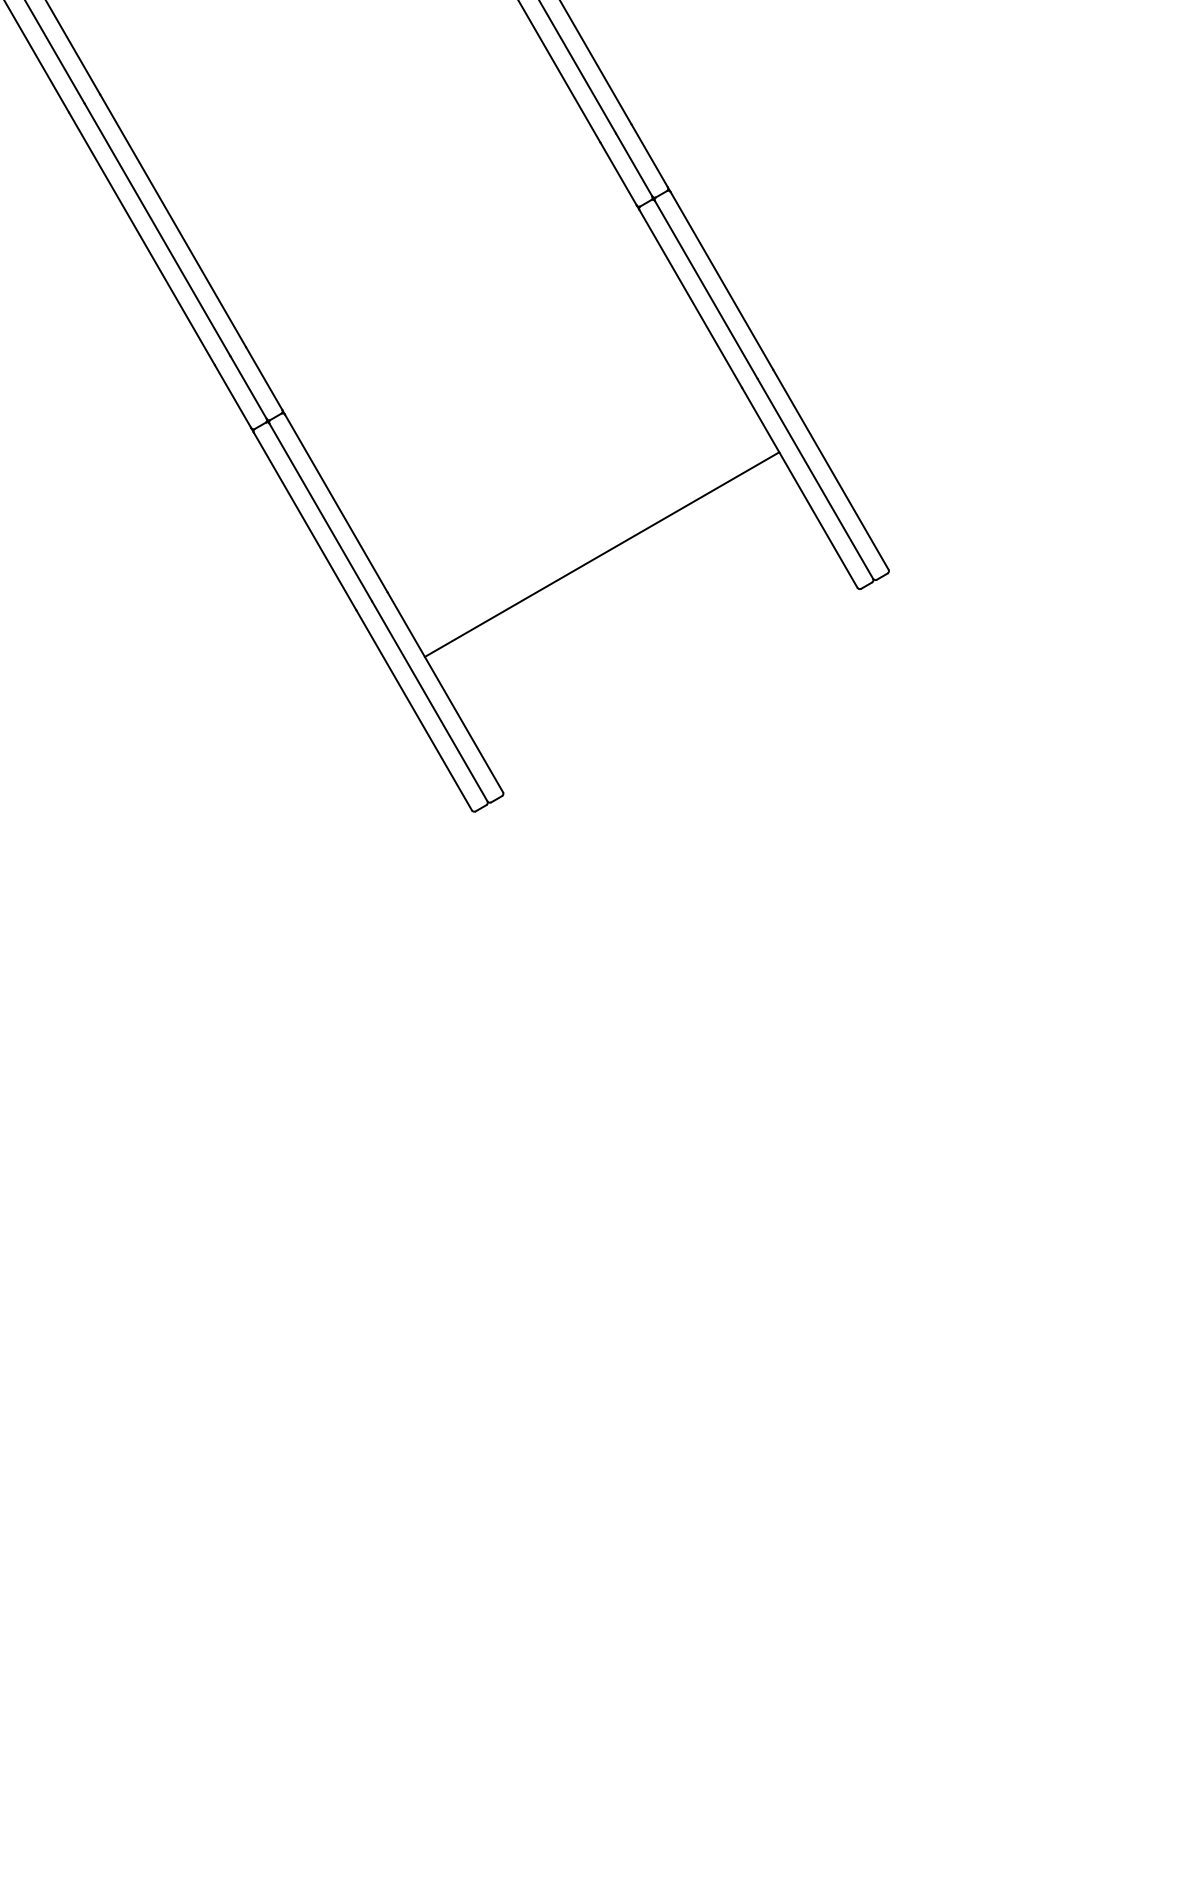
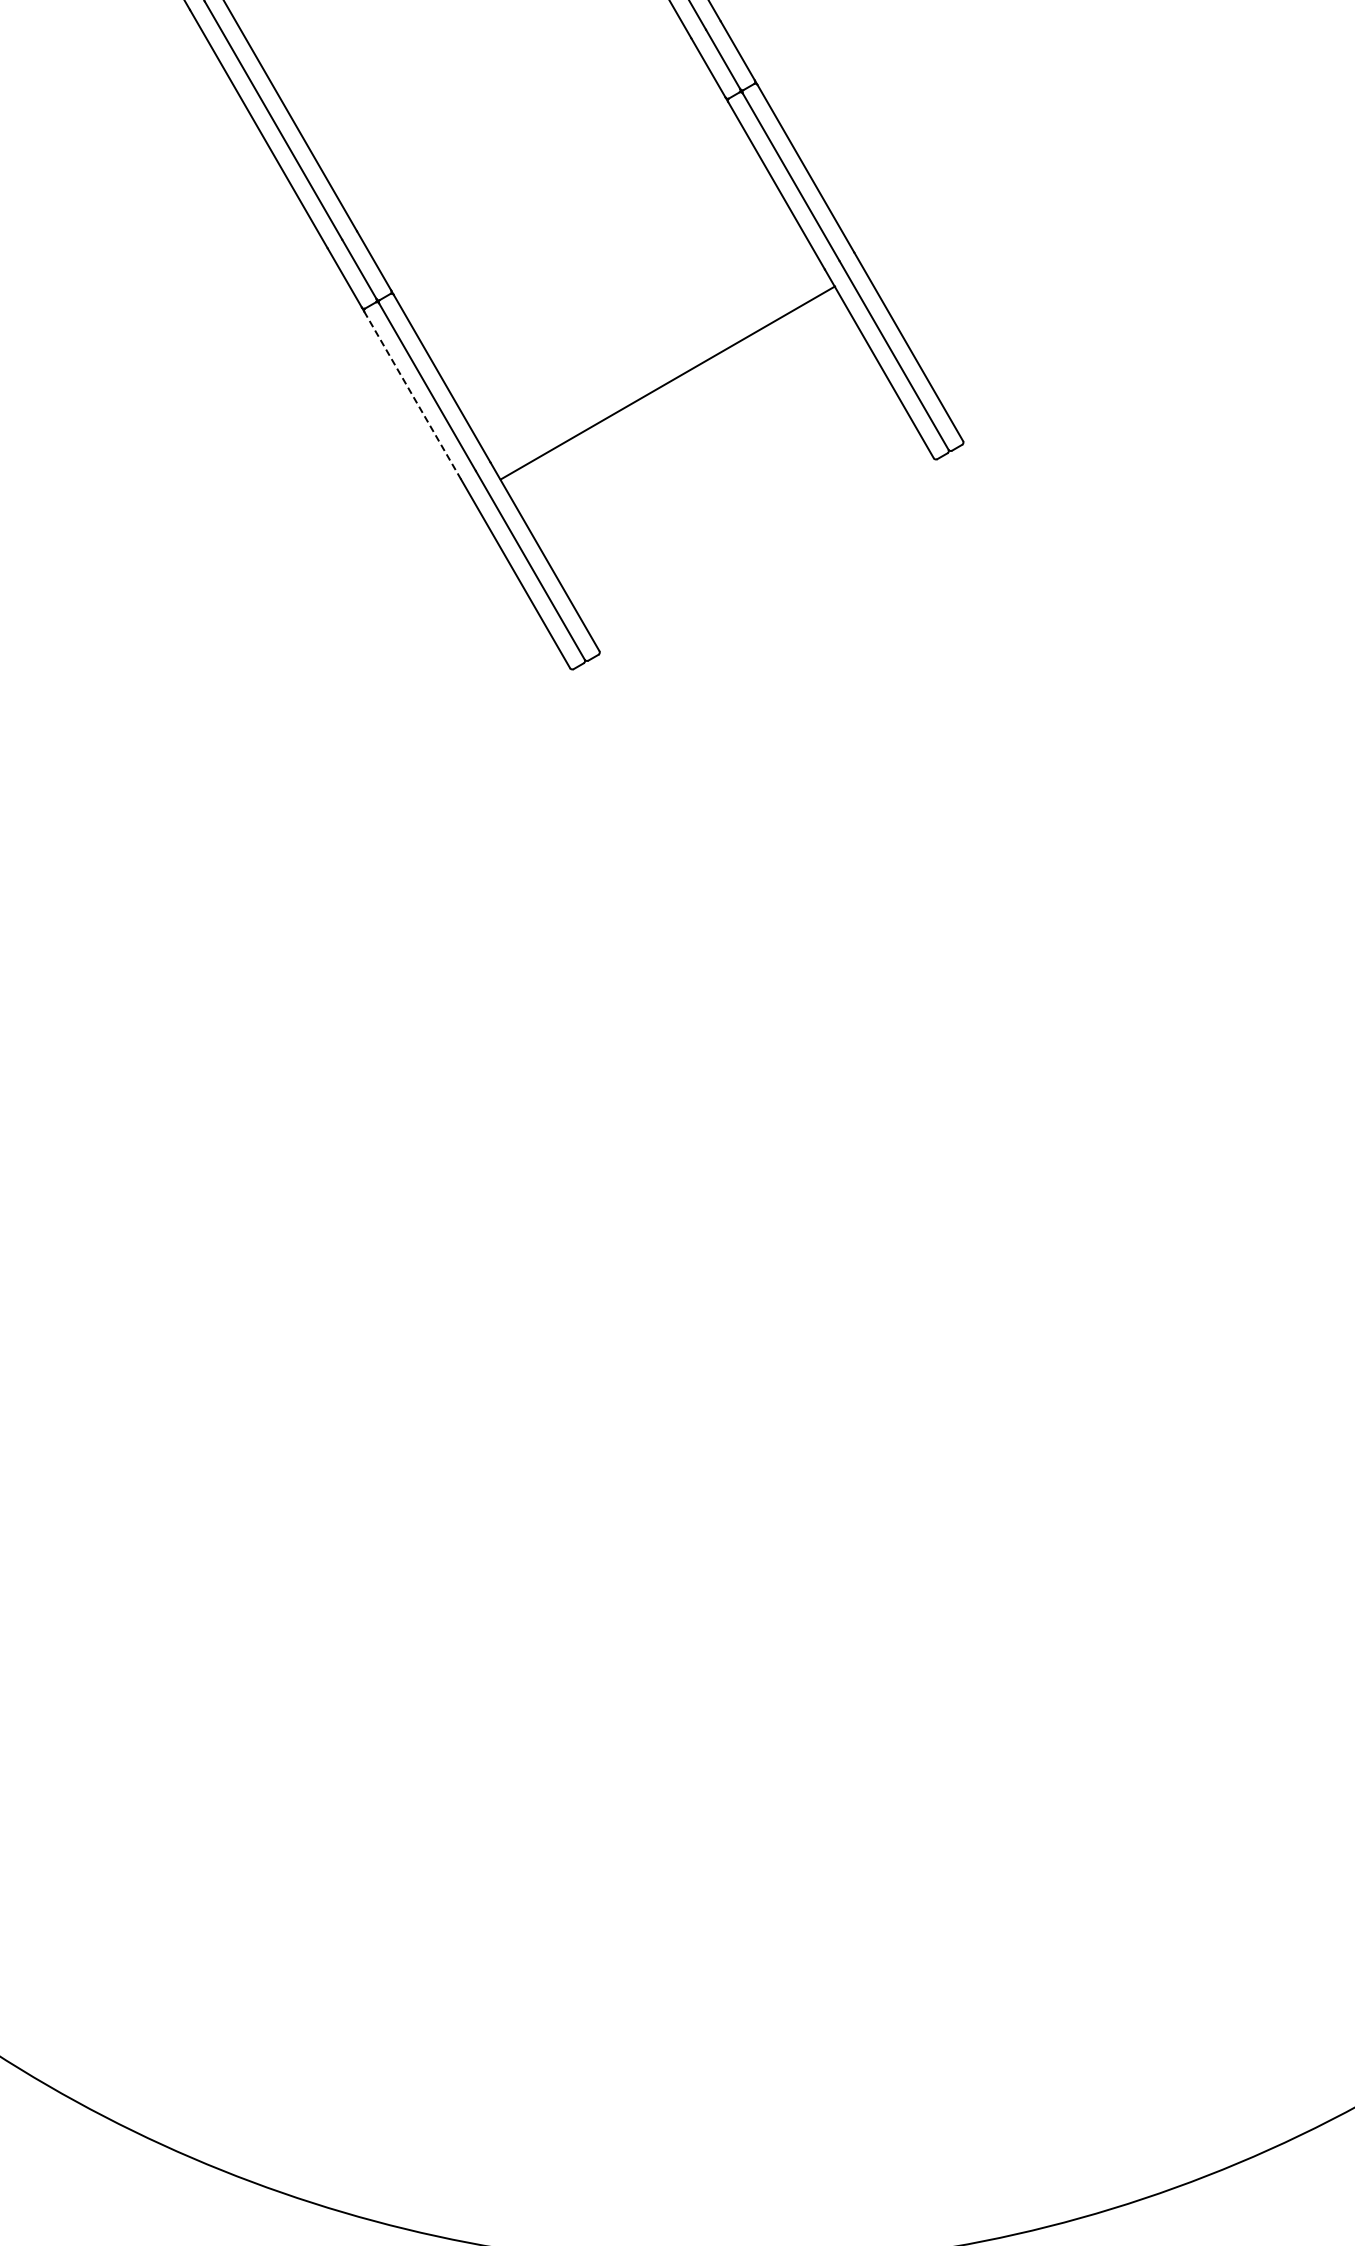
line: (304, 521) -> (412, 395), solid -> dashed
line: (601, 554) -> (667, 382), moved

